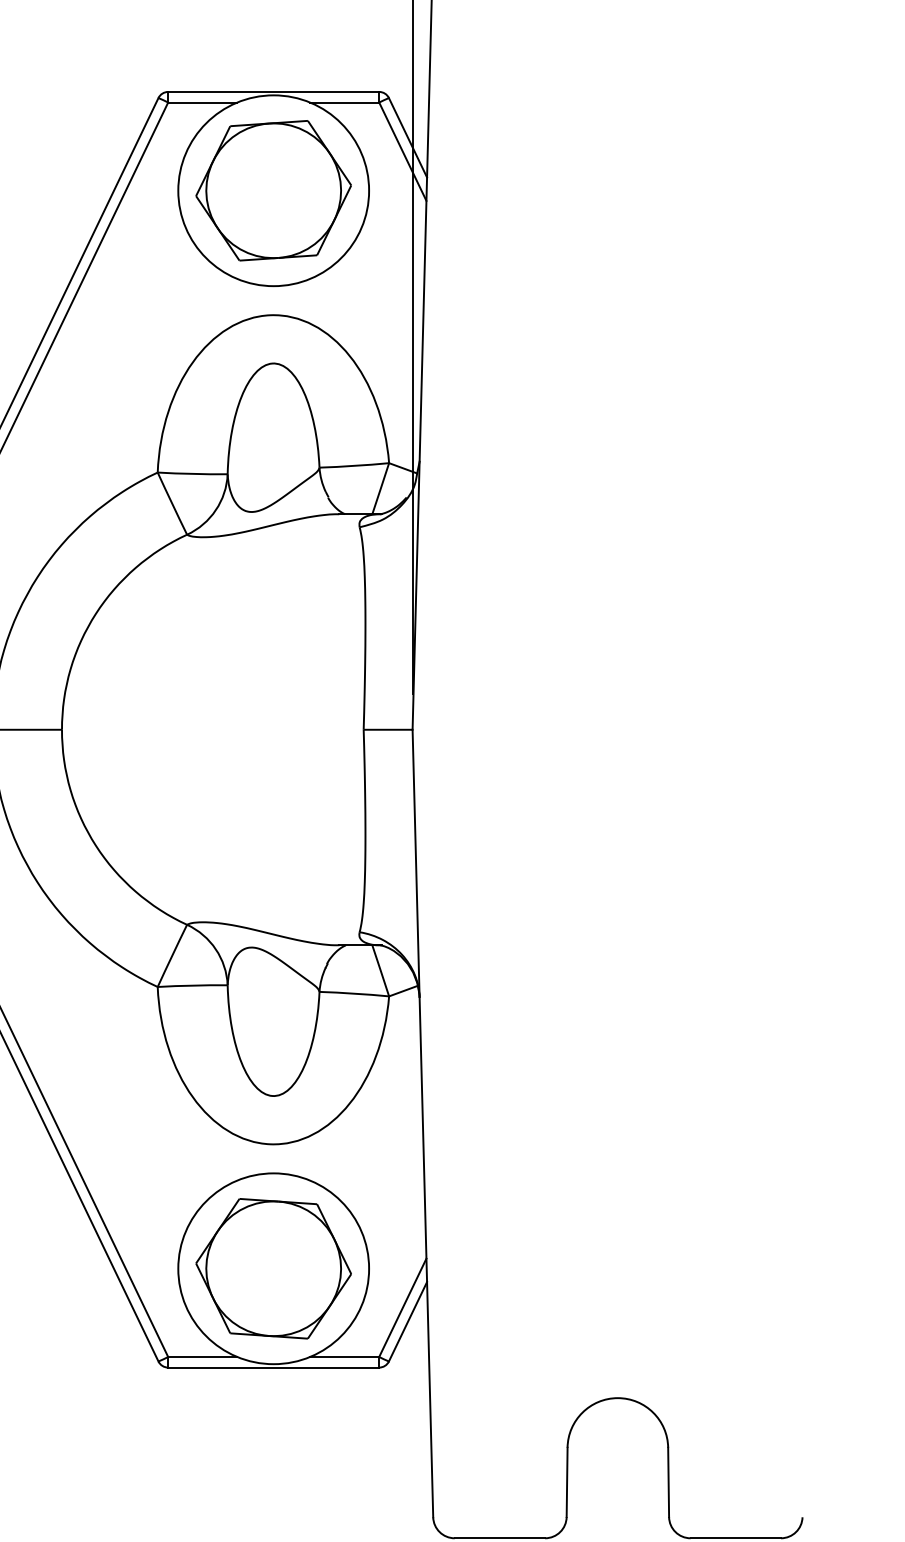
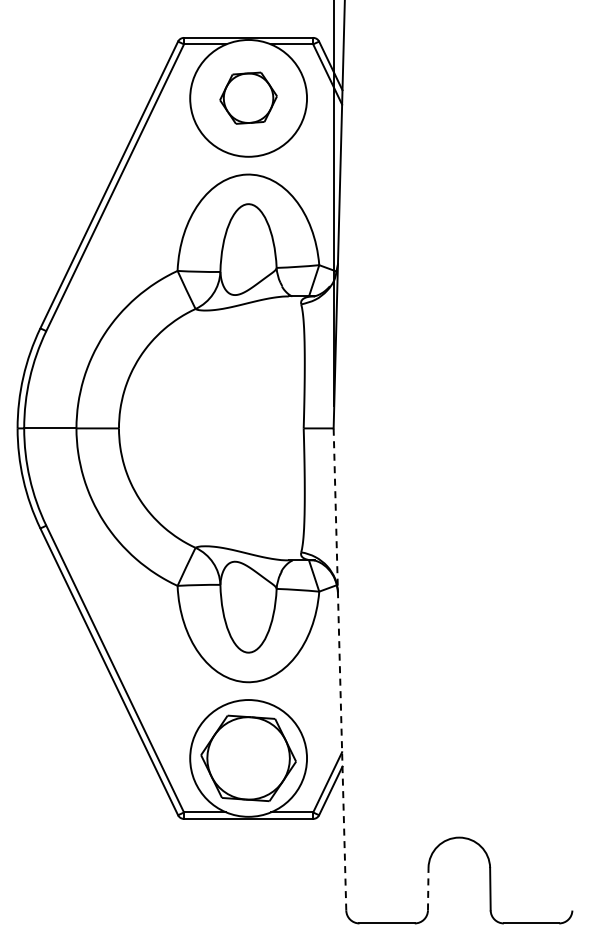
part: (273, 189) -> (248, 97), size x0.6
line: (422, 1123) -> (339, 669), solid -> dashed
line: (567, 1481) -> (428, 888), solid -> dashed

